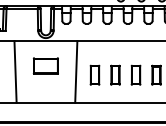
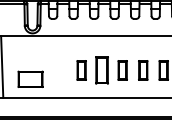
part: (45, 65) -> (30, 78), moved
line: (75, 72) -> (62, 67), removed
part: (115, 75) -> (102, 70), size x1.4

